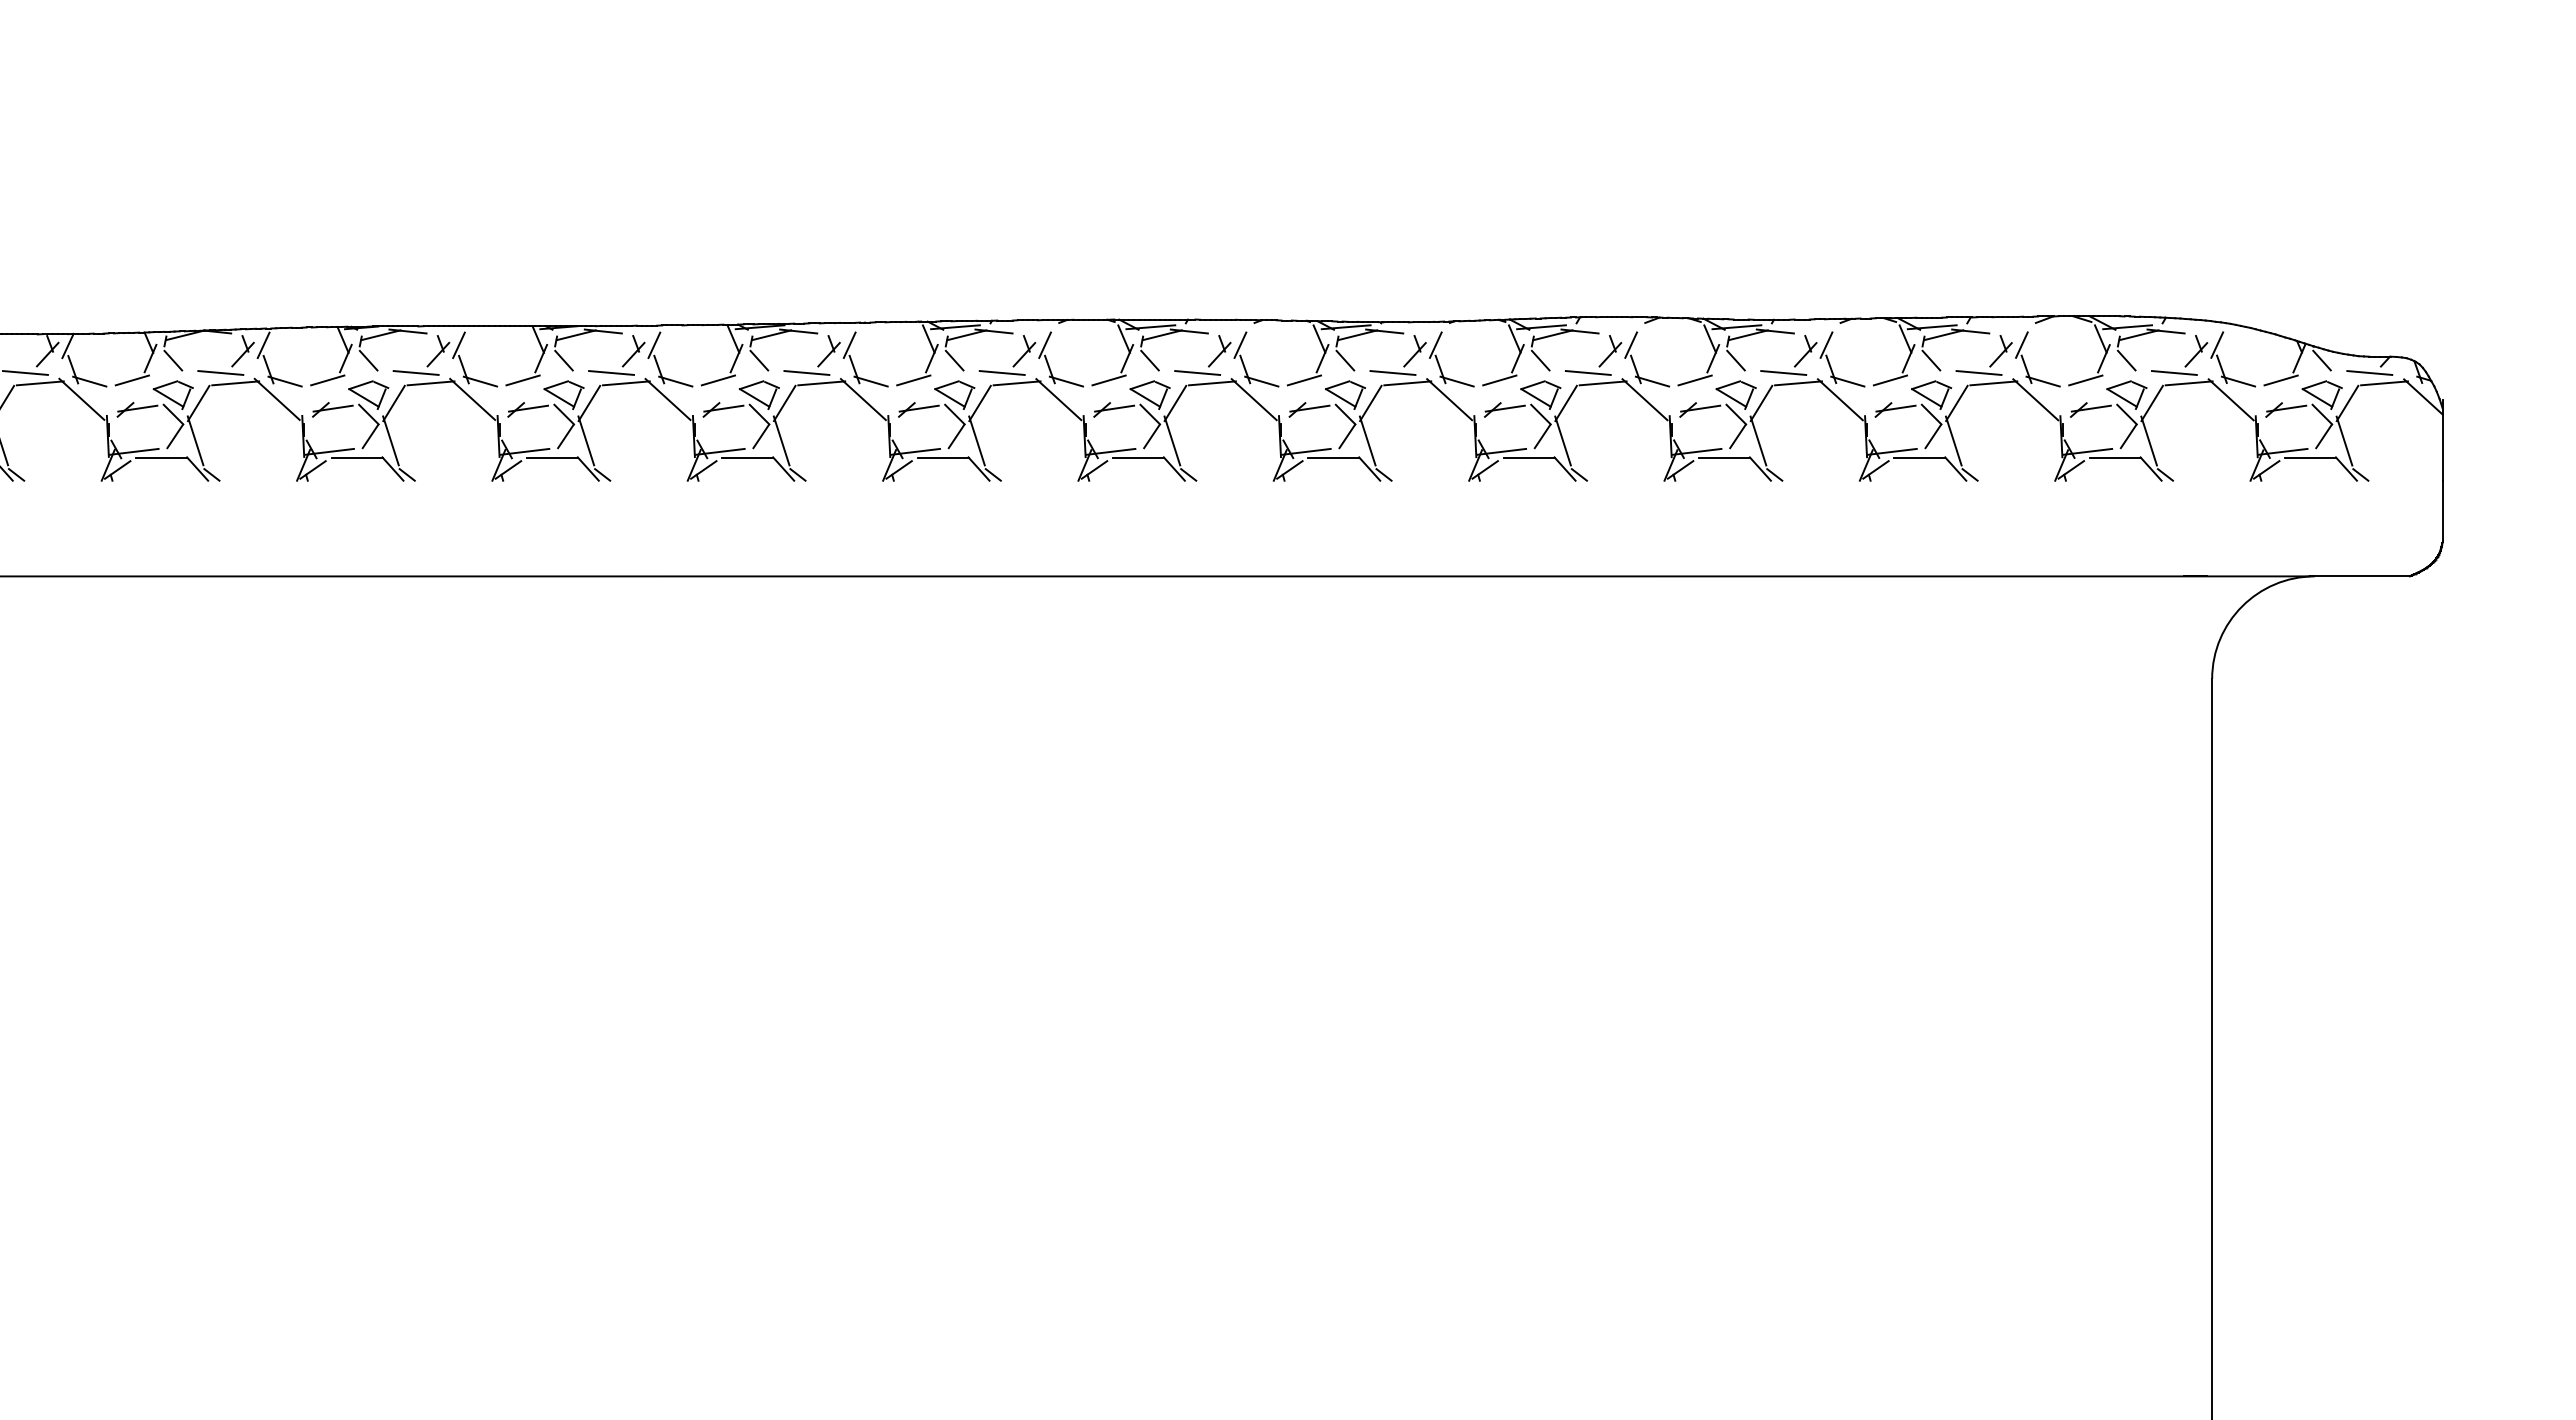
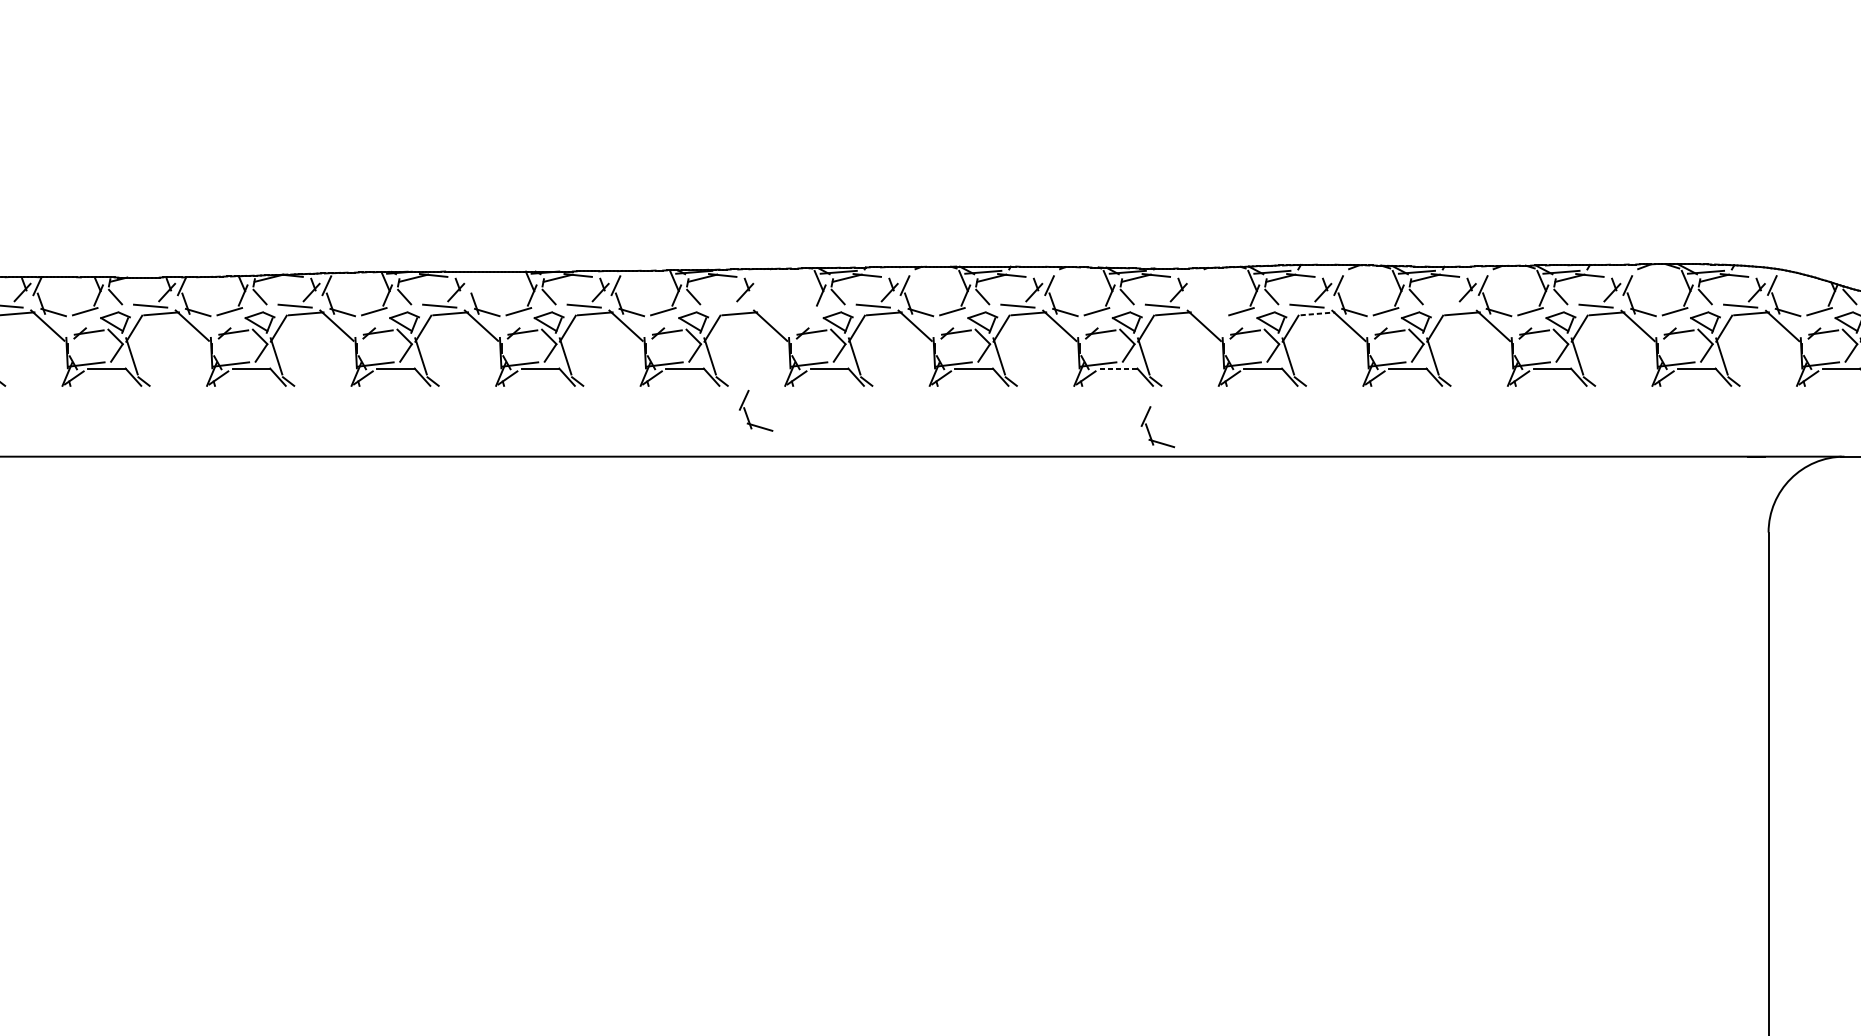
line: (458, 345) -> (471, 285), removed
part: (1439, 362) -> (1148, 429), moved
part: (854, 365) -> (747, 415), moved
line: (806, 372) -> (728, 305), removed
line: (1783, 372) -> (1451, 305), removed
line: (913, 380) -> (807, 311), removed
line: (1603, 383) -> (1318, 313), solid -> dashed
line: (1333, 457) -> (1118, 368), solid -> dashed

